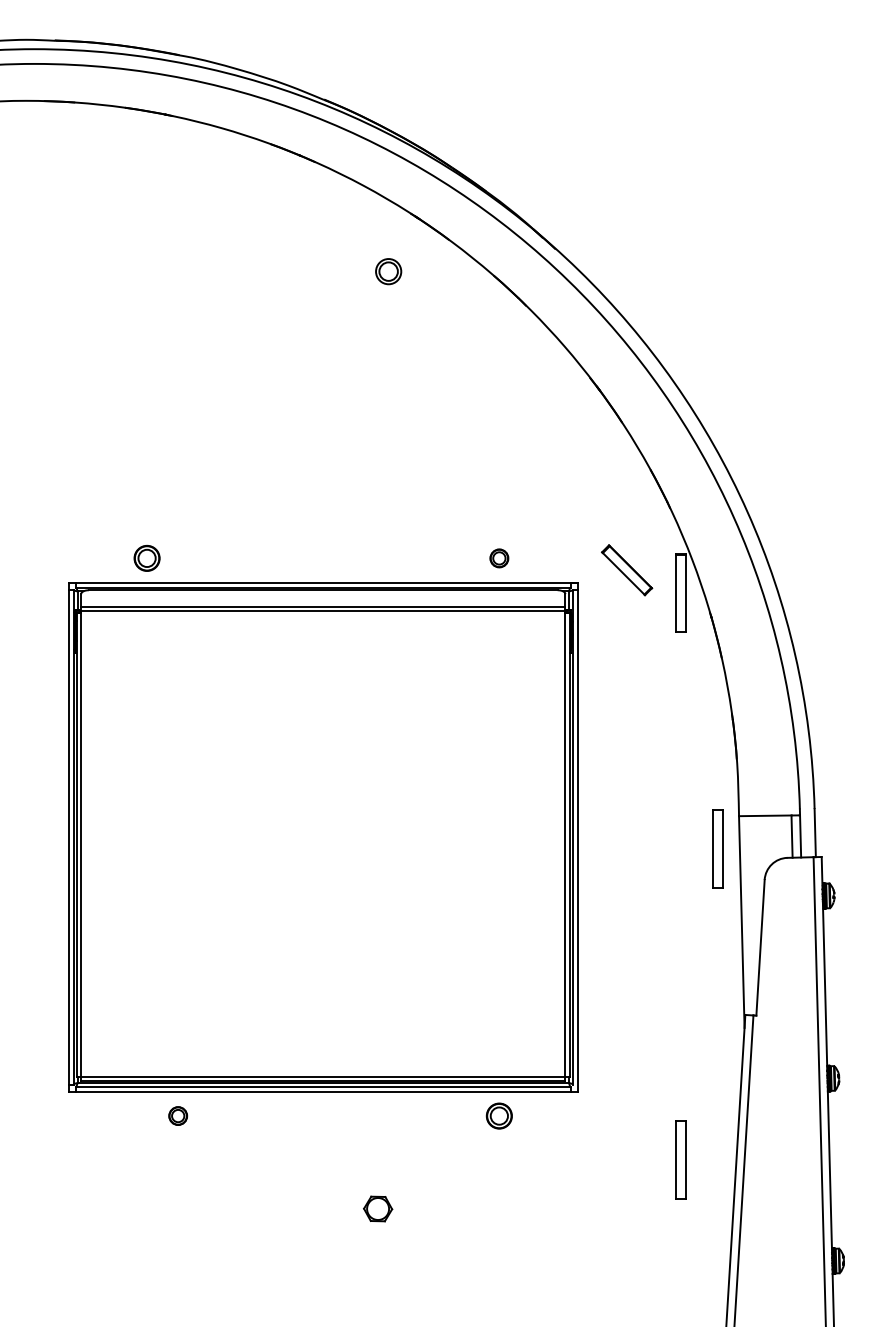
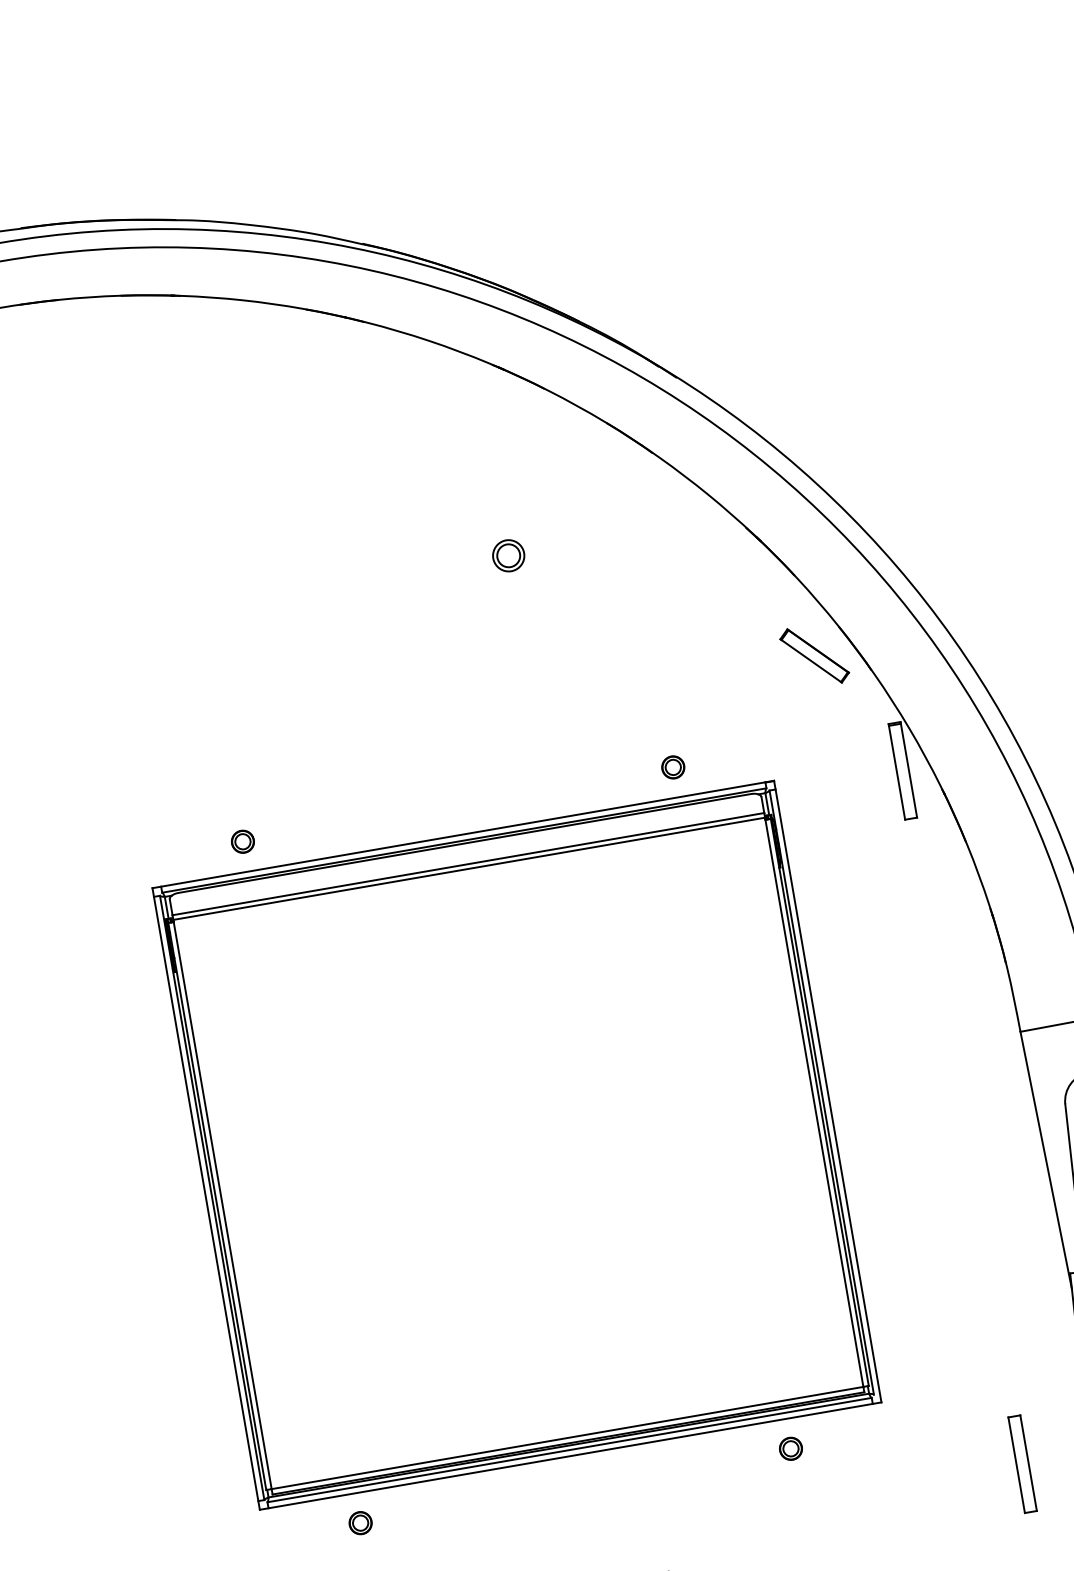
part: (388, 271) -> (508, 555), moved
part: (147, 558) -> (243, 841), size x0.71
part: (627, 570) -> (815, 656), moved
part: (717, 848) -> (1001, 1075), removed
part: (178, 1115) -> (360, 1522), moved
part: (499, 1115) -> (790, 1448), size x0.71

